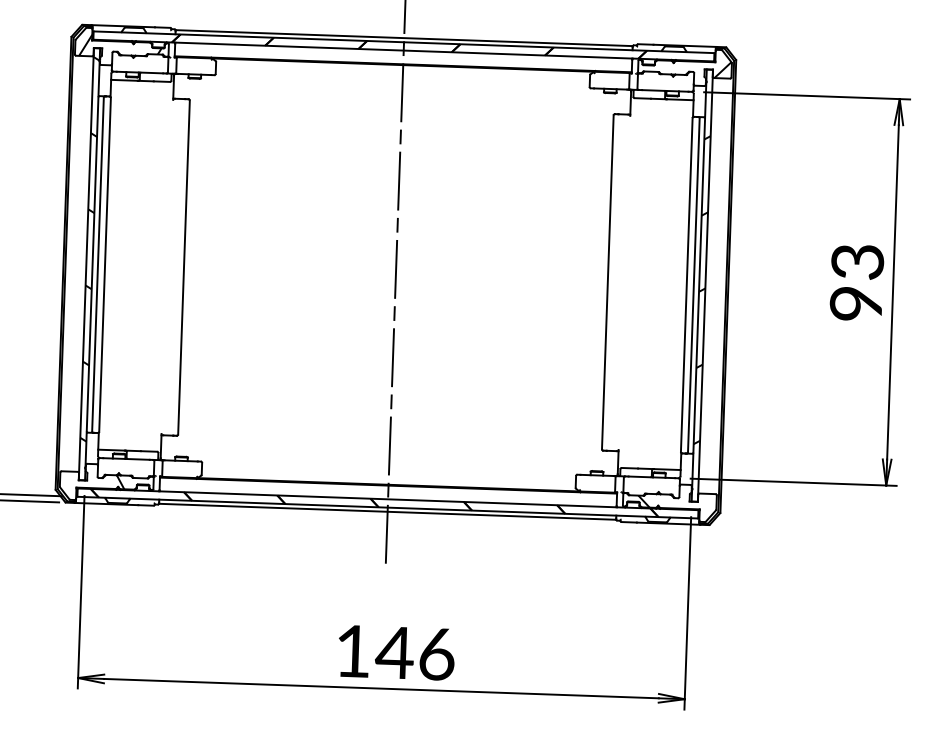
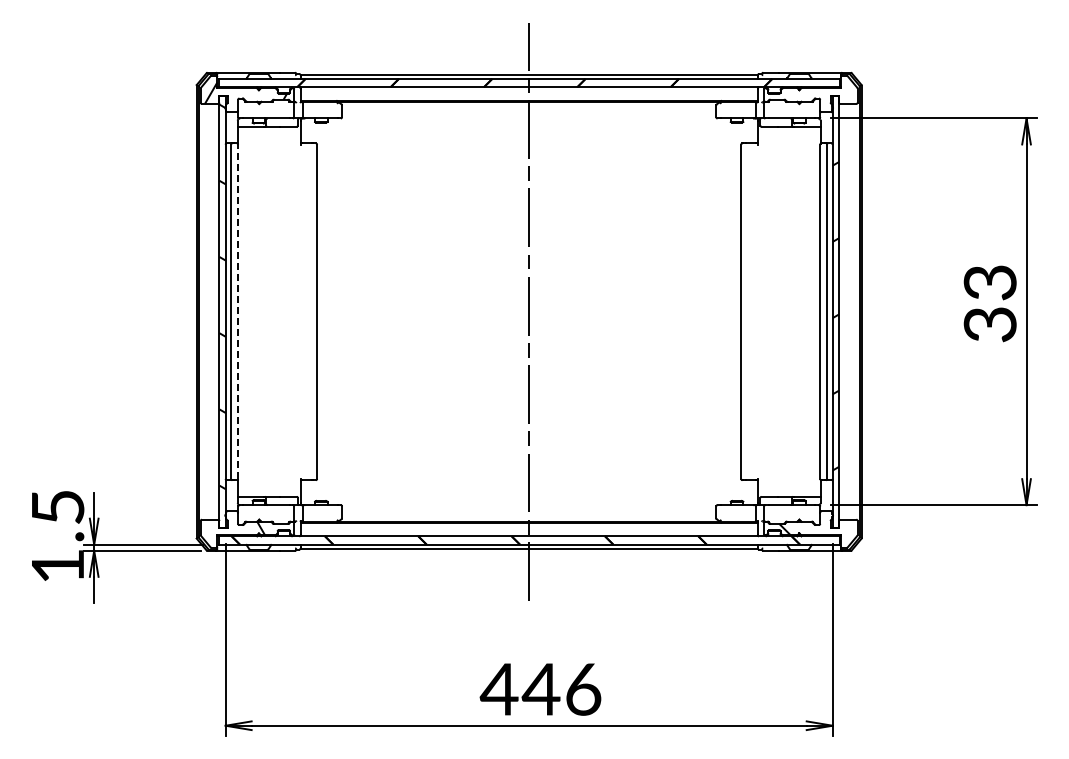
hatch: (722, 69) -> (848, 95), removed
line: (105, 264) -> (238, 311), solid -> dashed
text: (856, 303) -> (990, 324), 93 -> 33
text: (352, 651) -> (498, 689), 146 -> 446

